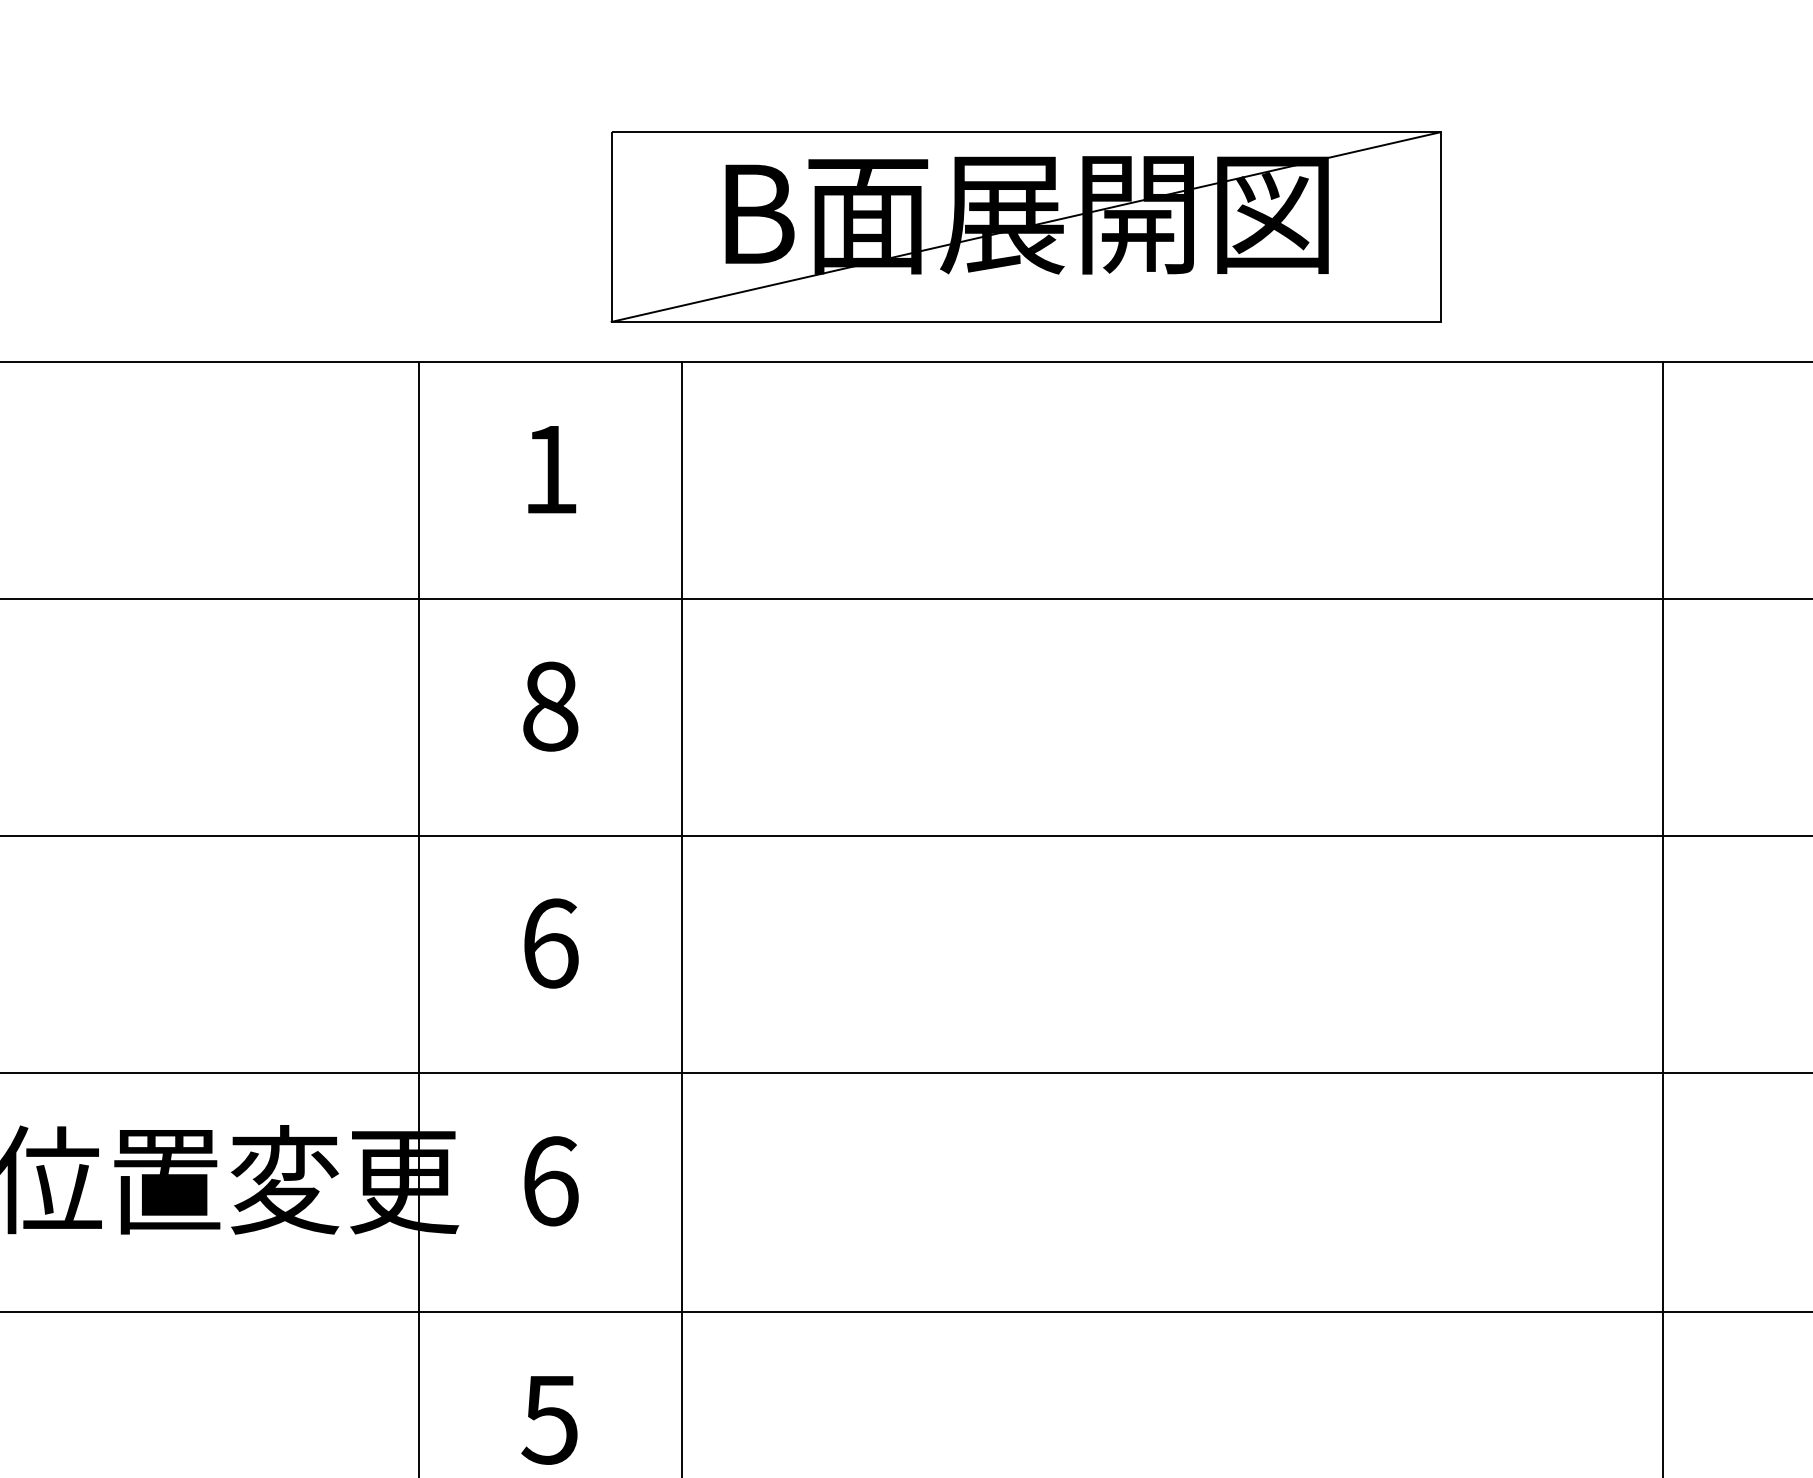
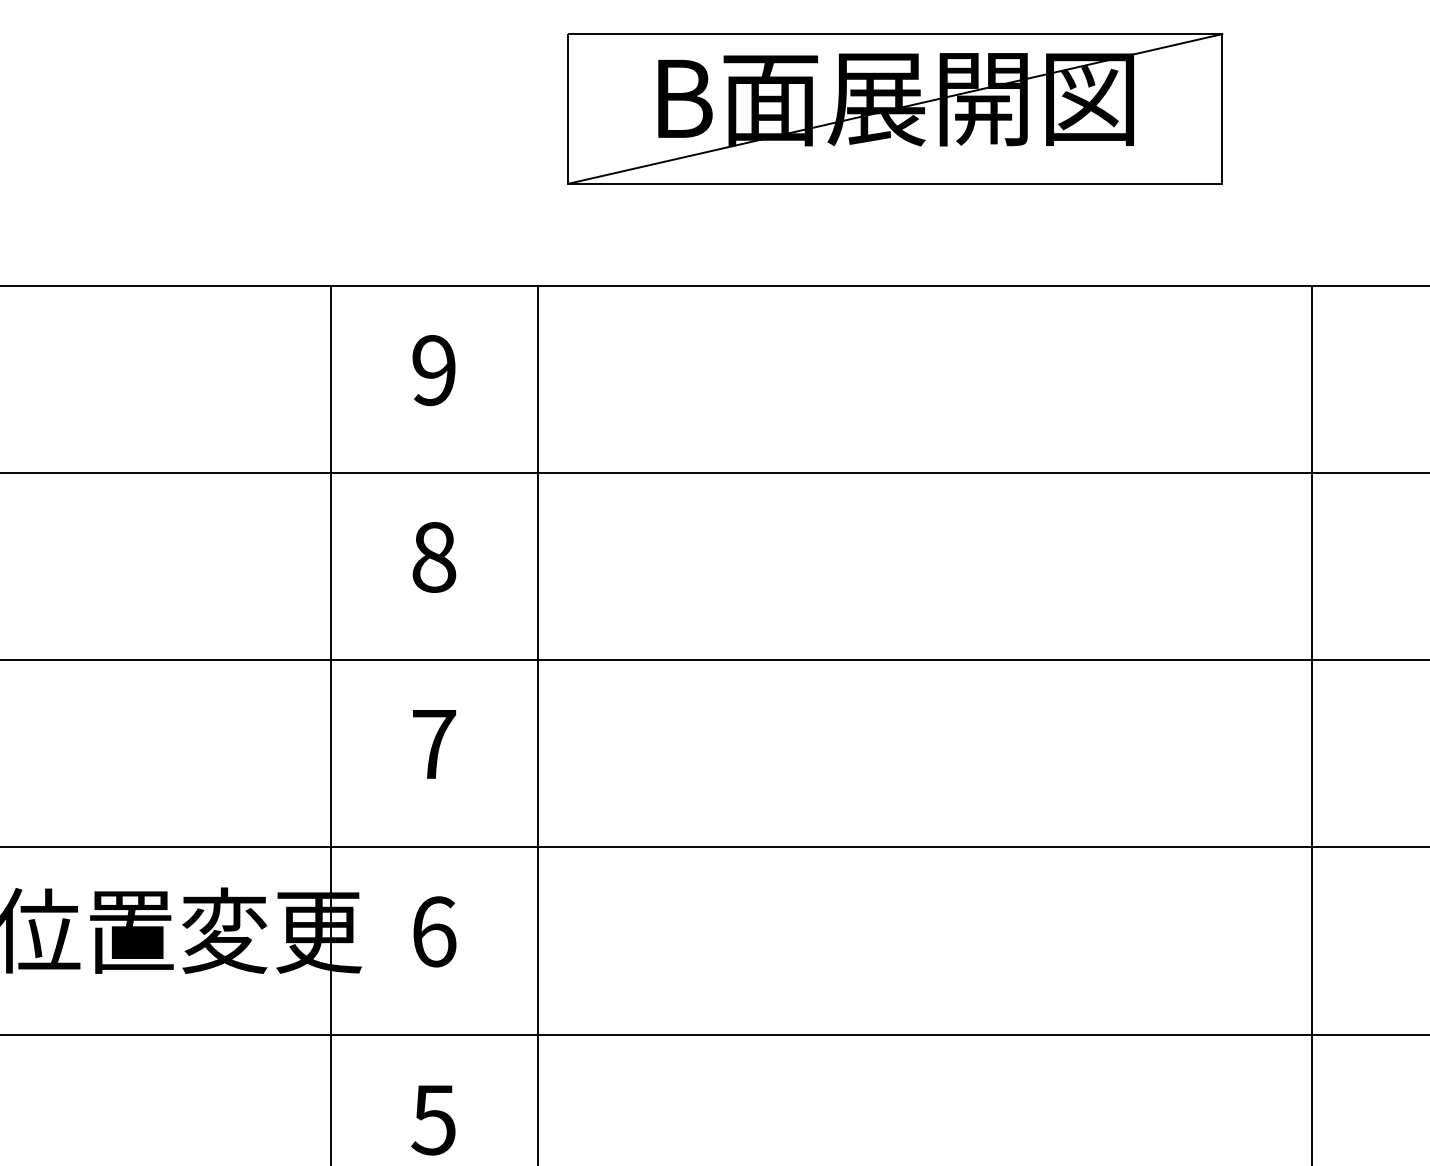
part: (1025, 226) -> (894, 108), moved
text: (550, 469) -> (434, 370), 1 -> 9
text: (550, 943) -> (434, 744), 6 -> 7

